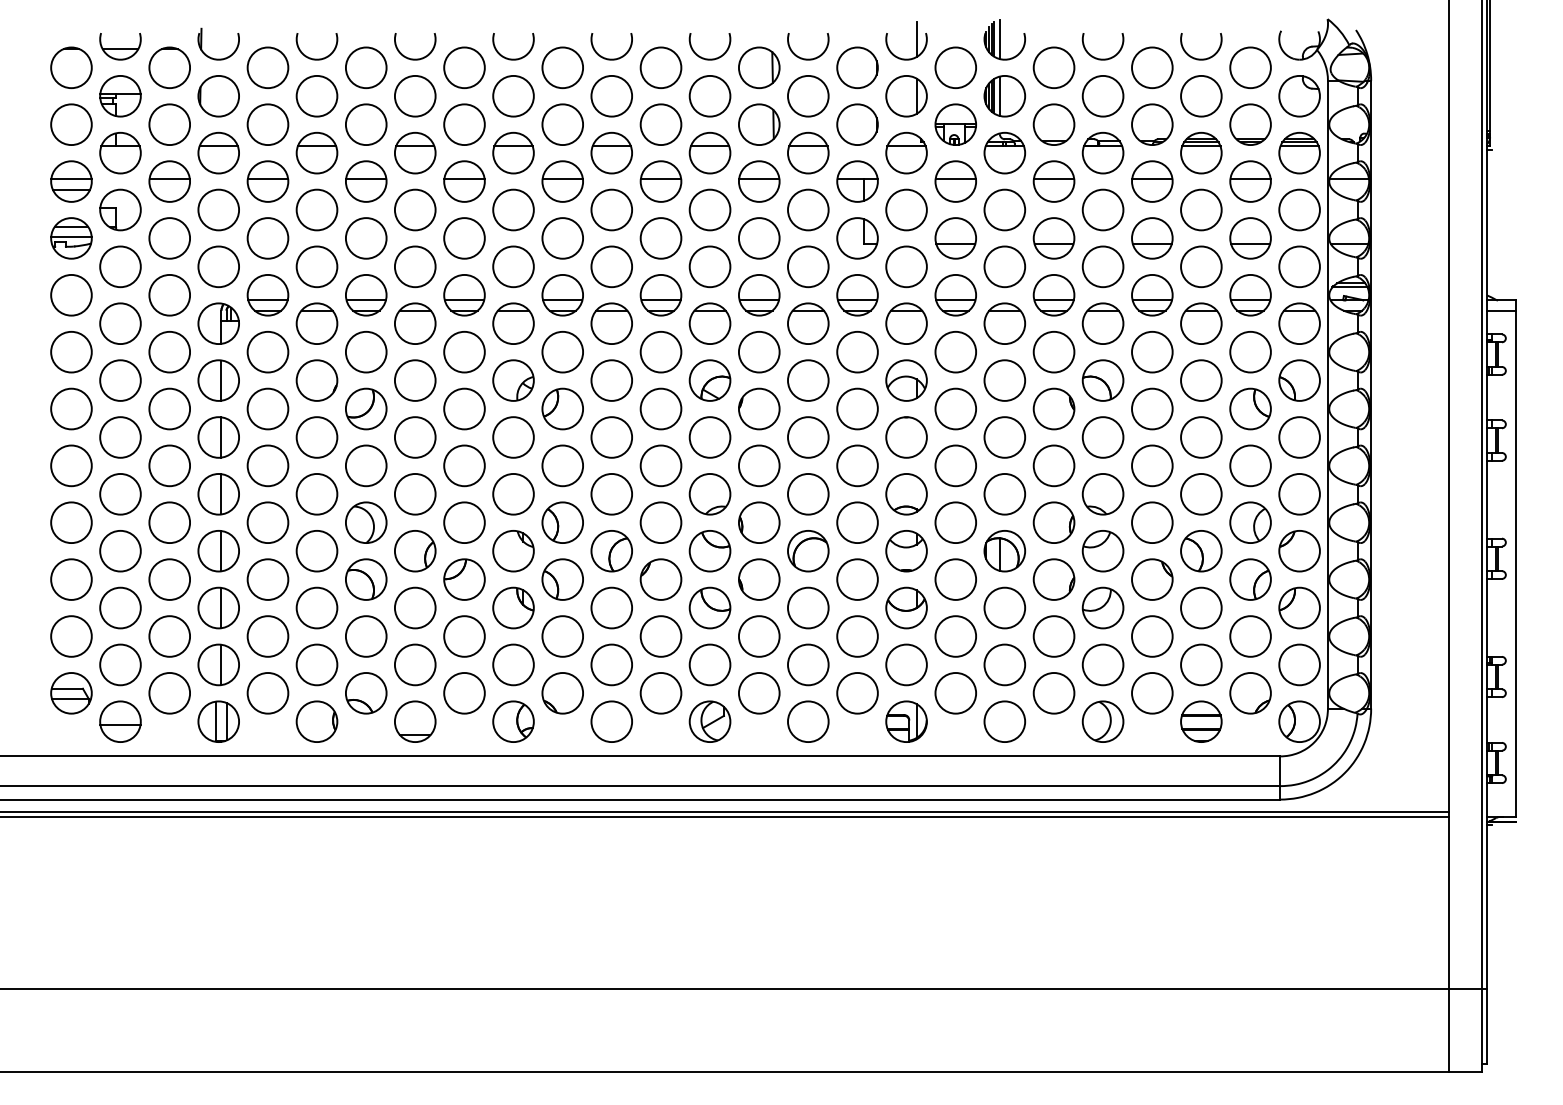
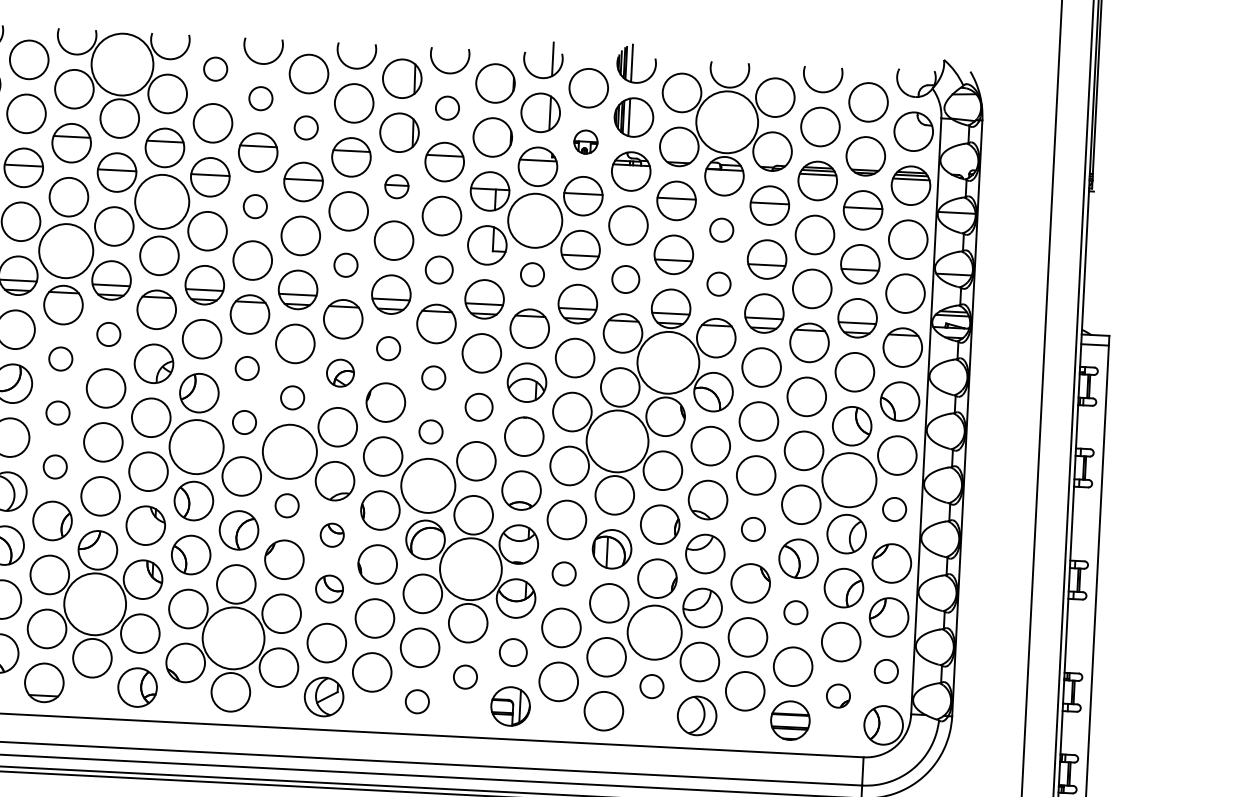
circle: (464, 67) -> (122, 64), size x1.6
circle: (562, 67) -> (215, 69), size x0.6
circle: (611, 95) -> (260, 97), size x0.6
circle: (1102, 95) -> (726, 121), size x1.6
circle: (808, 96) -> (447, 108), size x0.6
circle: (660, 124) -> (305, 127), size x0.6
part: (955, 124) -> (585, 141), size x0.6
part: (759, 181) -> (397, 186), size x0.6
circle: (513, 209) -> (162, 201), size x1.4
circle: (611, 209) -> (255, 206), size x0.6
circle: (906, 209) -> (535, 220), size x1.4
circle: (1102, 209) -> (721, 229), size x0.6
circle: (414, 266) -> (65, 250), size x1.4
circle: (709, 266) -> (345, 264), size x0.6
circle: (808, 266) -> (439, 269), size x0.7
circle: (906, 266) -> (532, 274), size x0.6
circle: (1004, 266) -> (625, 279), size x0.7
circle: (1102, 266) -> (718, 283), size x0.6
circle: (464, 351) -> (108, 333), size x0.6
circle: (758, 351) -> (387, 347), size x0.6
circle: (1053, 351) -> (667, 362), size x1.6
circle: (415, 380) -> (60, 358), size x0.6
circle: (611, 380) -> (246, 368), size x0.6
part: (709, 380) -> (339, 373), size x0.7
circle: (808, 380) -> (433, 377), size x0.6
circle: (660, 408) -> (292, 397), size x0.6
circle: (857, 408) -> (479, 406), size x0.7
circle: (414, 437) -> (57, 413), size x0.6
circle: (611, 437) -> (244, 422), size x0.6
circle: (808, 437) -> (431, 431), size x0.6
circle: (1004, 437) -> (617, 441), size x1.6
circle: (562, 465) -> (196, 446), size x1.4
circle: (660, 465) -> (289, 451), size x1.4
circle: (1250, 465) -> (849, 479), size x1.4
circle: (414, 493) -> (54, 466), size x0.6
circle: (808, 493) -> (428, 485), size x1.4
circle: (1299, 493) -> (894, 508), size x0.6
circle: (660, 522) -> (286, 505), size x0.6
circle: (1152, 522) -> (753, 529), size x0.6
part: (709, 551) -> (331, 535), size x0.6
circle: (857, 579) -> (470, 569), size x1.6
circle: (955, 579) -> (563, 573), size x0.6
part: (709, 607) -> (329, 588), size x0.7
circle: (1201, 607) -> (796, 612), size x0.6
circle: (464, 636) -> (95, 604), size x1.6
circle: (1053, 636) -> (654, 632), size x1.4
circle: (611, 664) -> (233, 637), size x1.6
circle: (906, 664) -> (513, 652), size x0.7
circle: (1299, 664) -> (886, 671), size x0.6
circle: (857, 693) -> (465, 677), size x0.6
circle: (1053, 693) -> (651, 686), size x0.6
part: (1250, 693) -> (838, 696), size x0.6
circle: (808, 721) -> (417, 701), size x0.6

